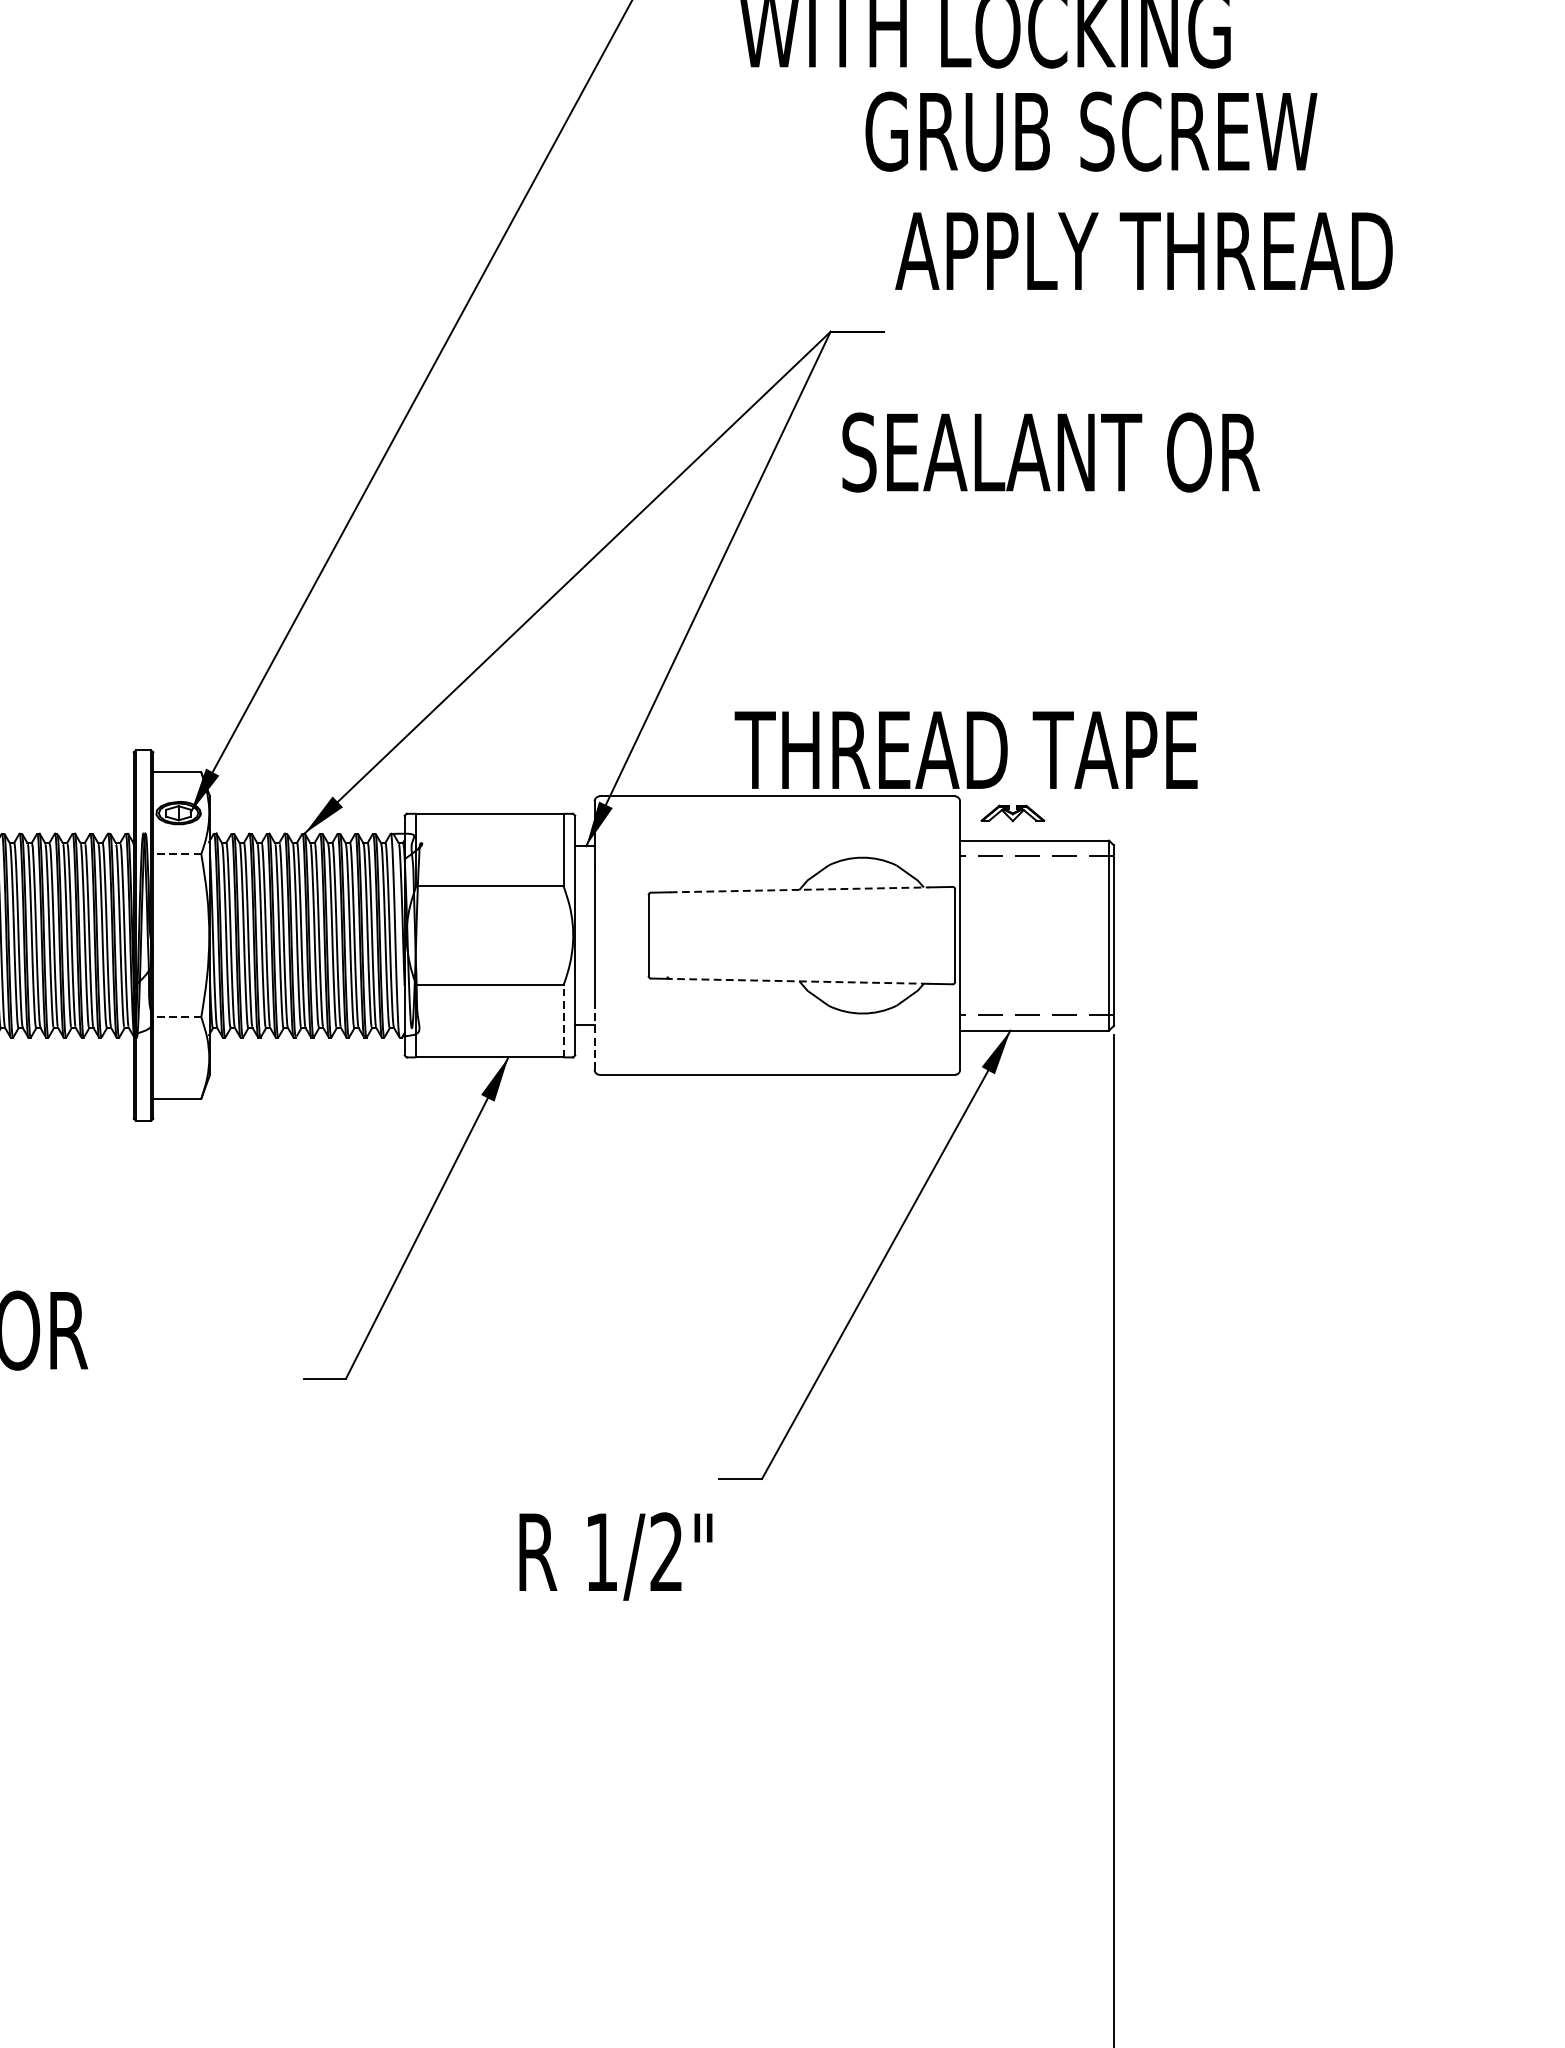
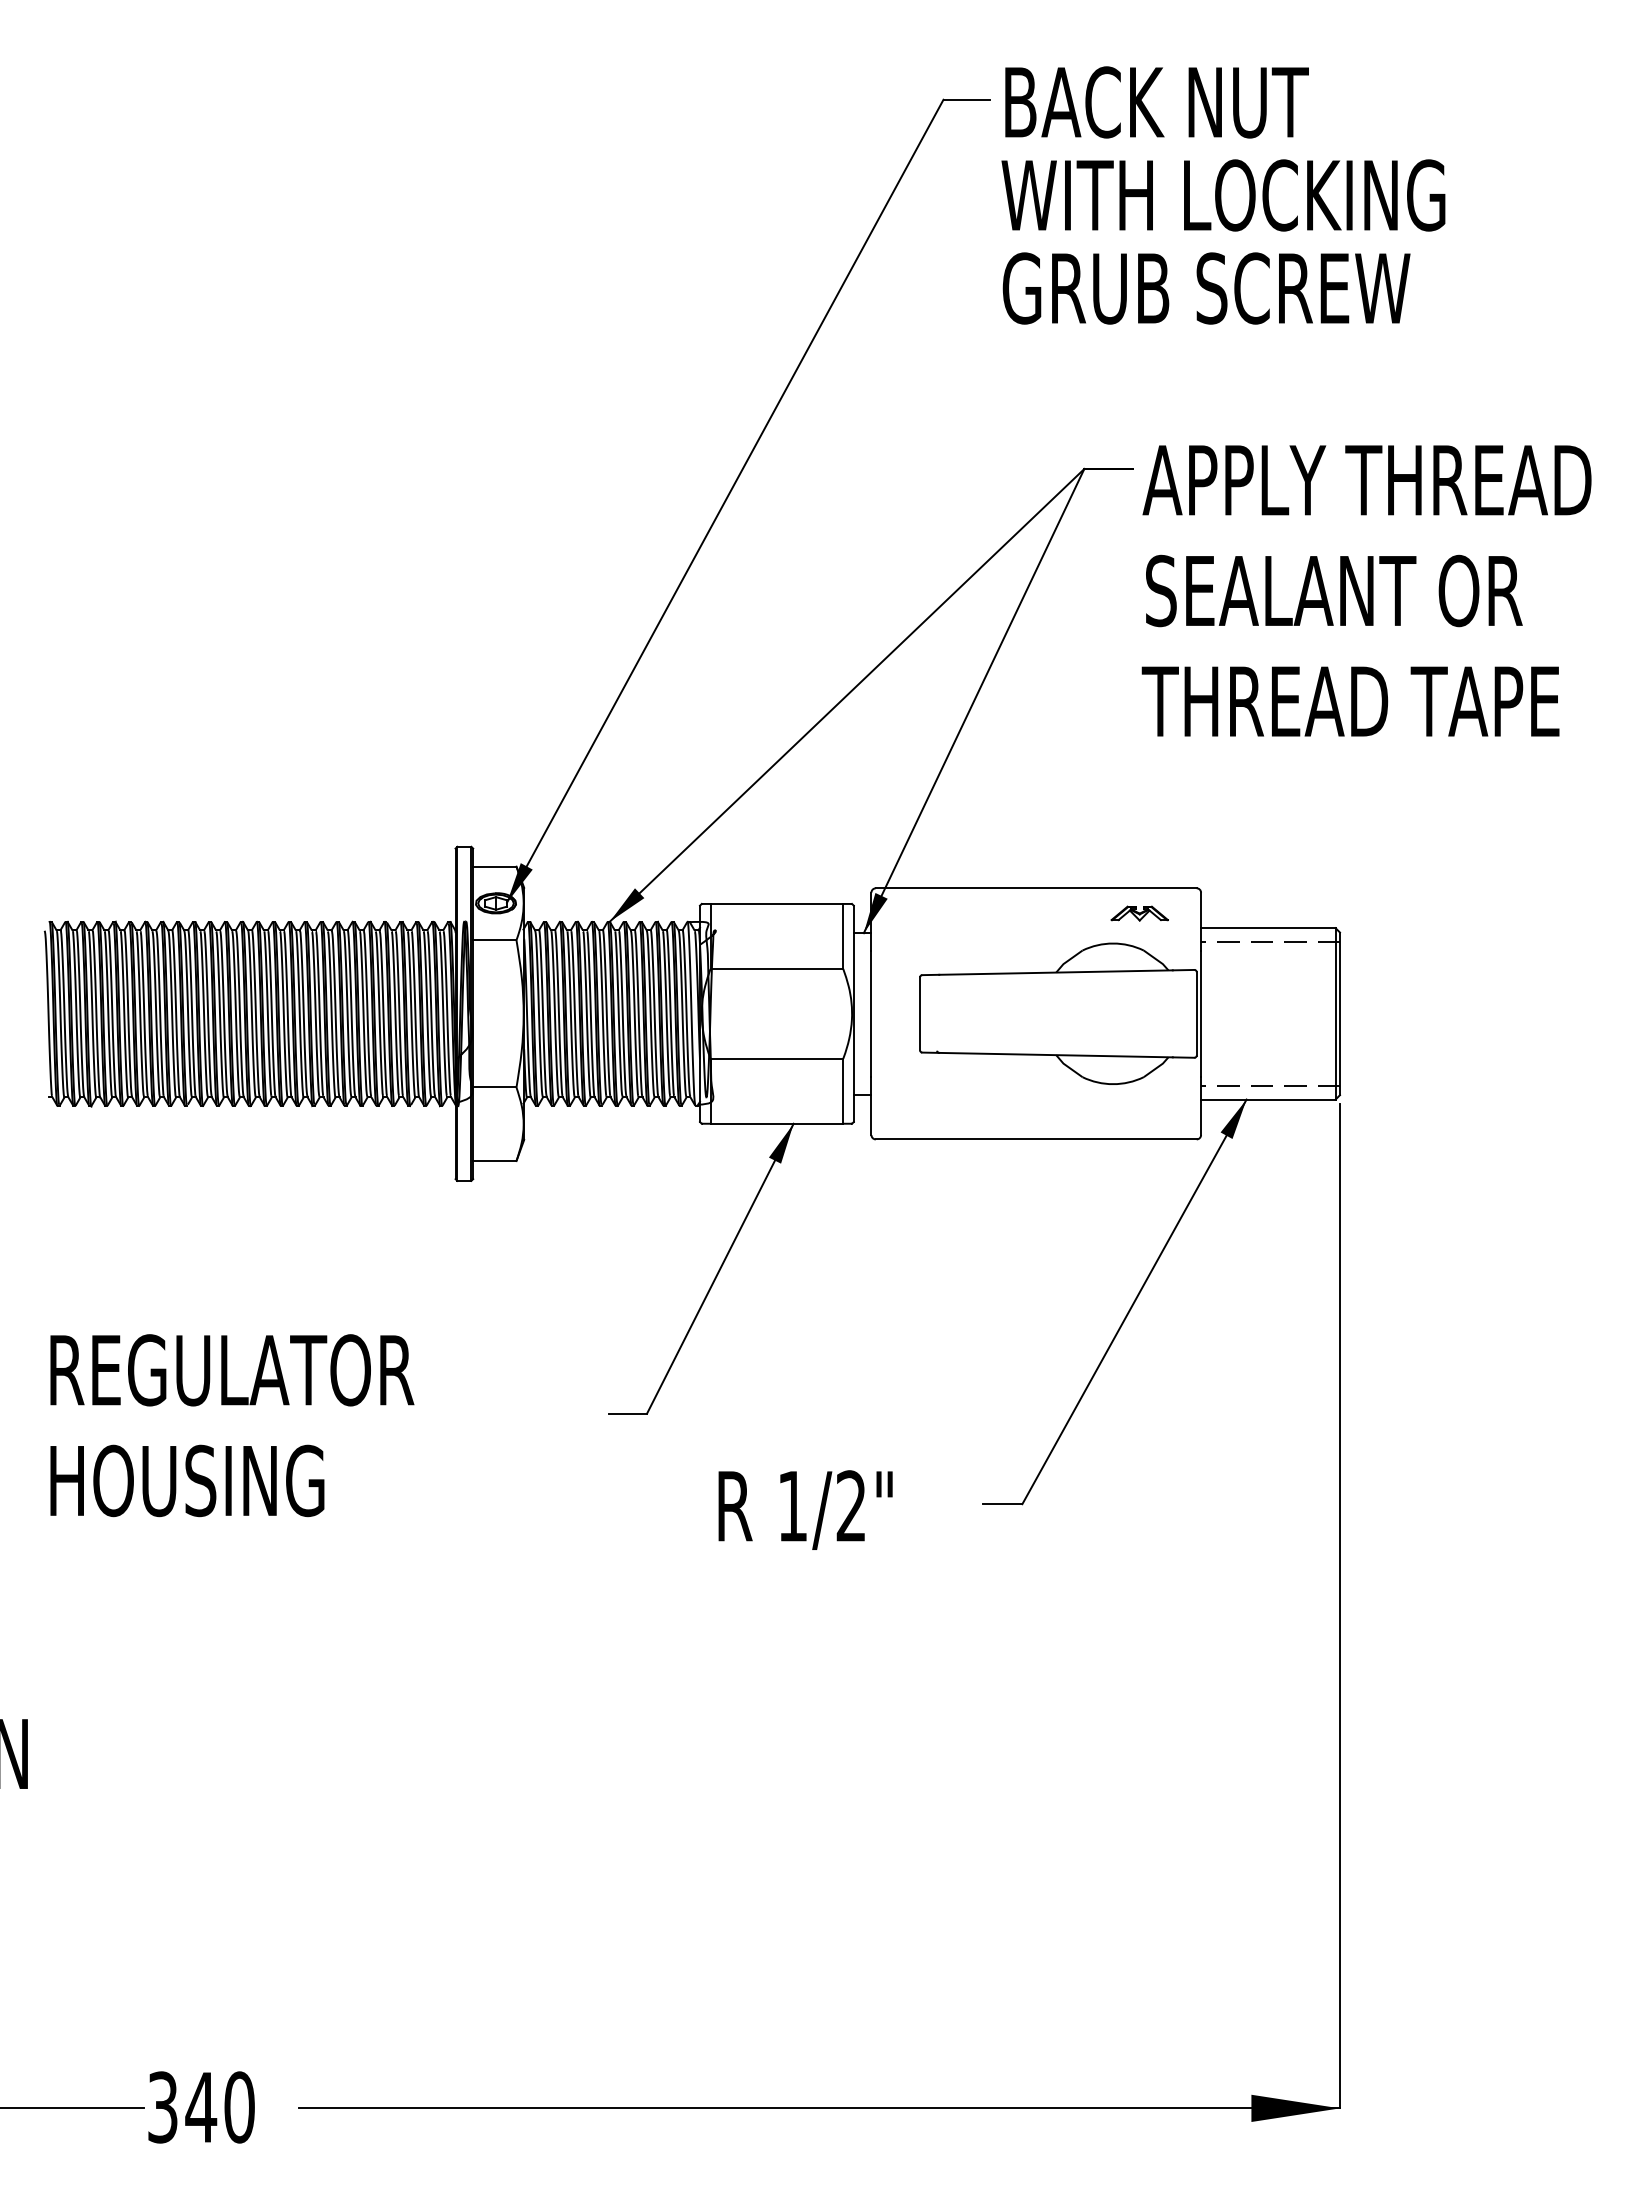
text: (1091, 131) -> (1206, 288), moved
text: (1143, 251) -> (1366, 480), moved
text: (1051, 451) -> (1334, 590), moved
text: (966, 750) -> (1350, 701), moved
part: (1012, 813) -> (1139, 913), moved
line: (176, 854) -> (494, 940), dashed -> solid
line: (799, 889) -> (1056, 972), dashed -> solid
line: (799, 981) -> (1056, 1055), dashed -> solid
line: (176, 1017) -> (494, 1087), dashed -> solid
line: (563, 1021) -> (843, 1091), dashed -> solid
line: (594, 1038) -> (871, 1106), dashed -> solid
text: (615, 1555) -> (805, 1509), moved

